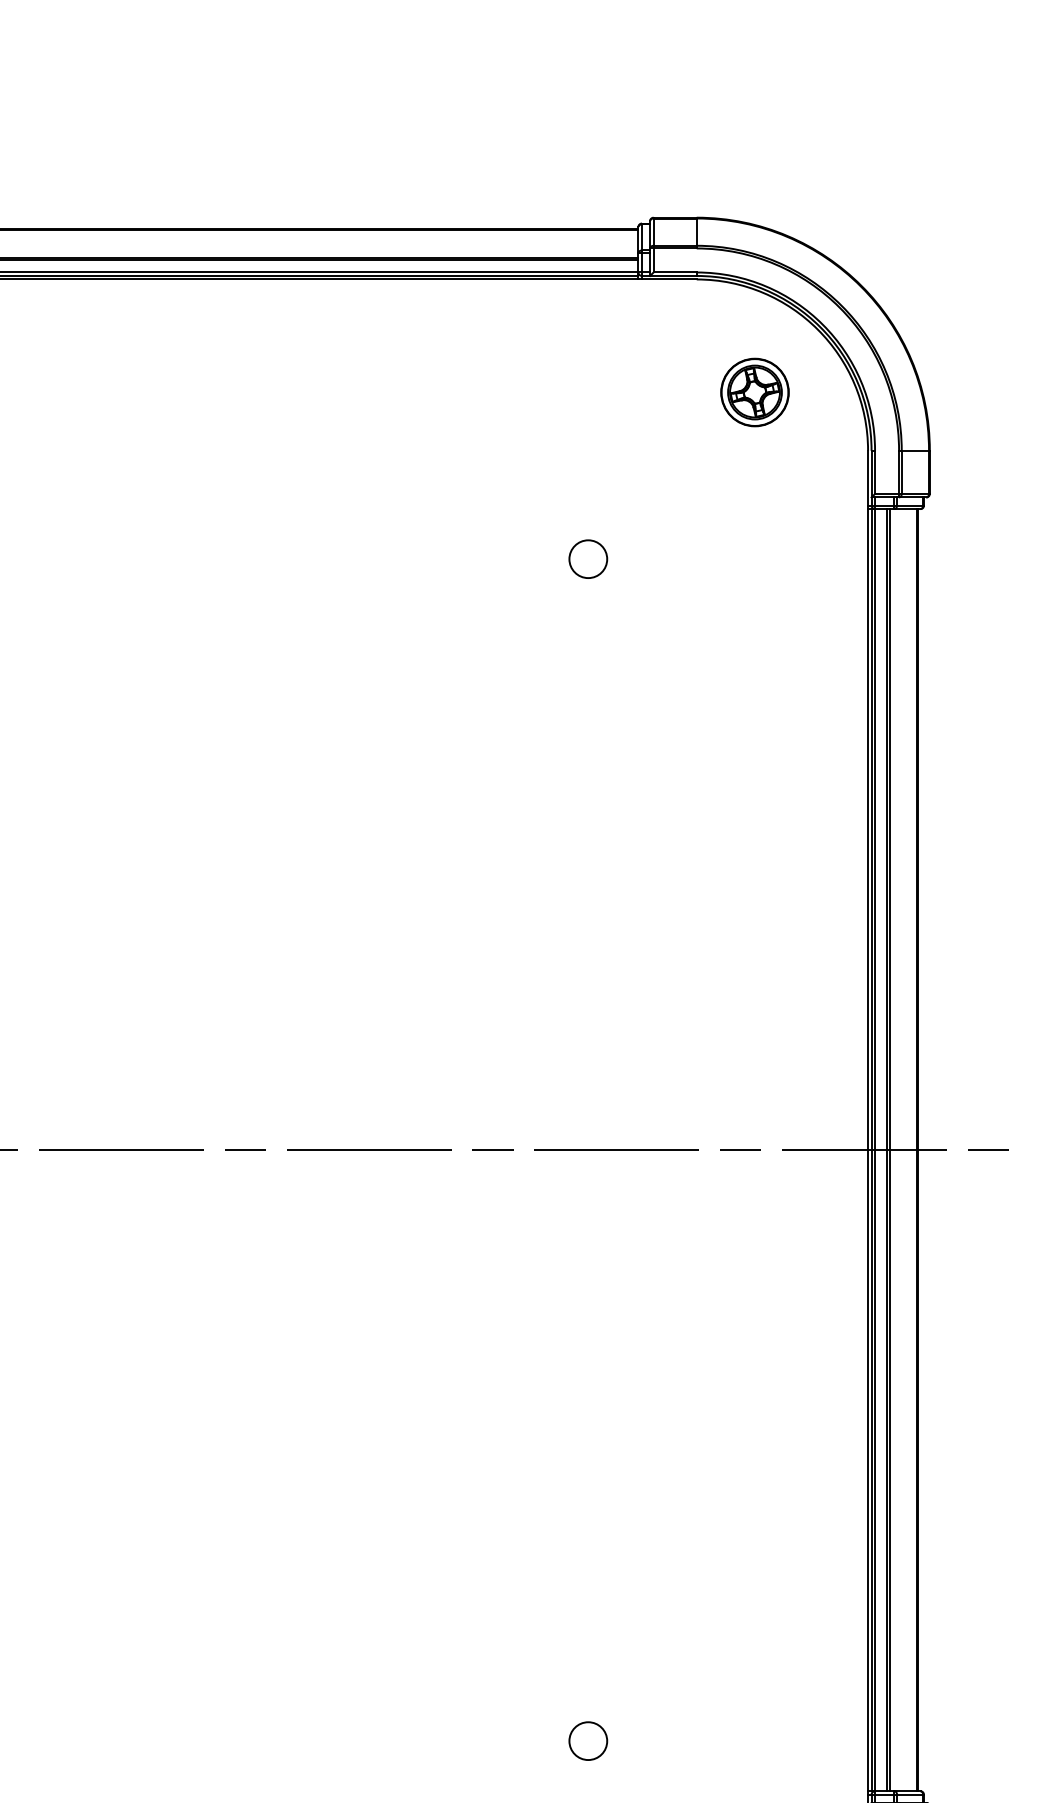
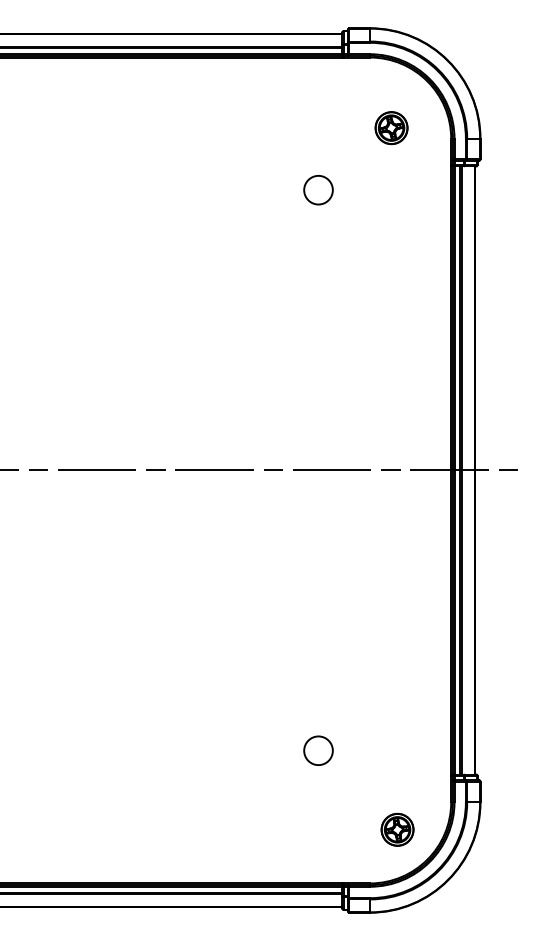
part: (754, 393) -> (391, 128), moved
circle: (588, 559) -> (318, 190), size x1.6
circle: (588, 1740) -> (318, 750), size x1.6

